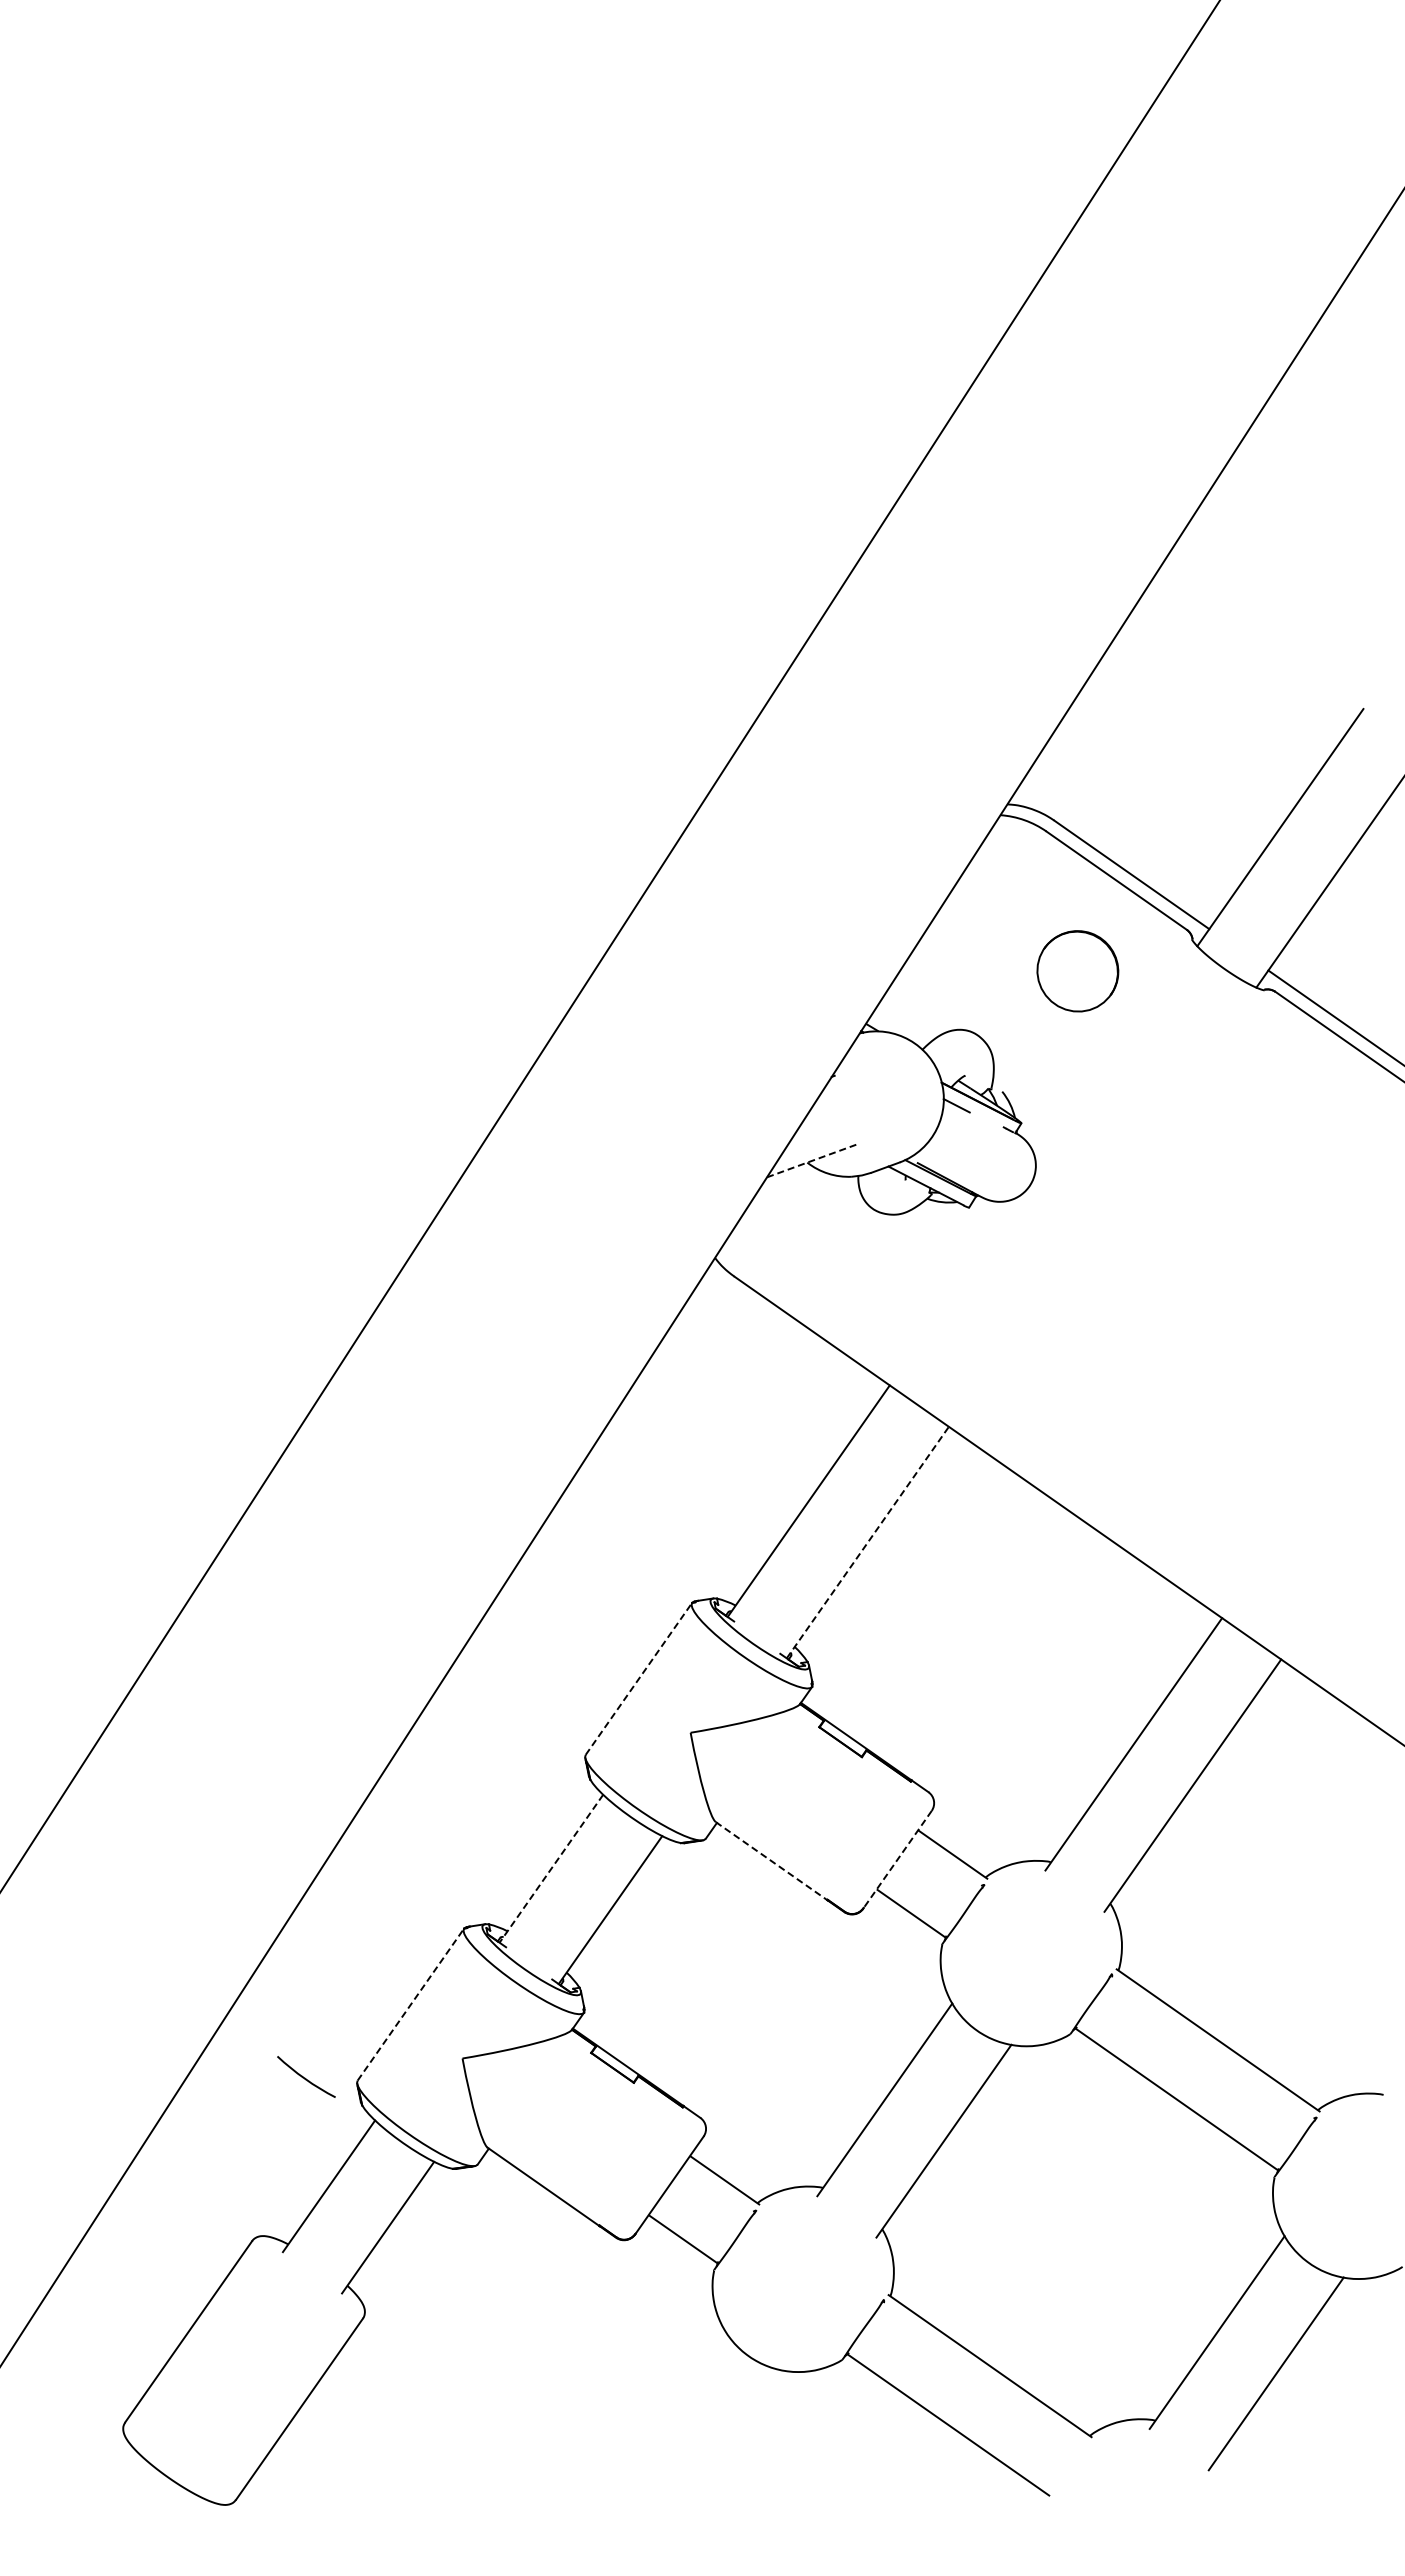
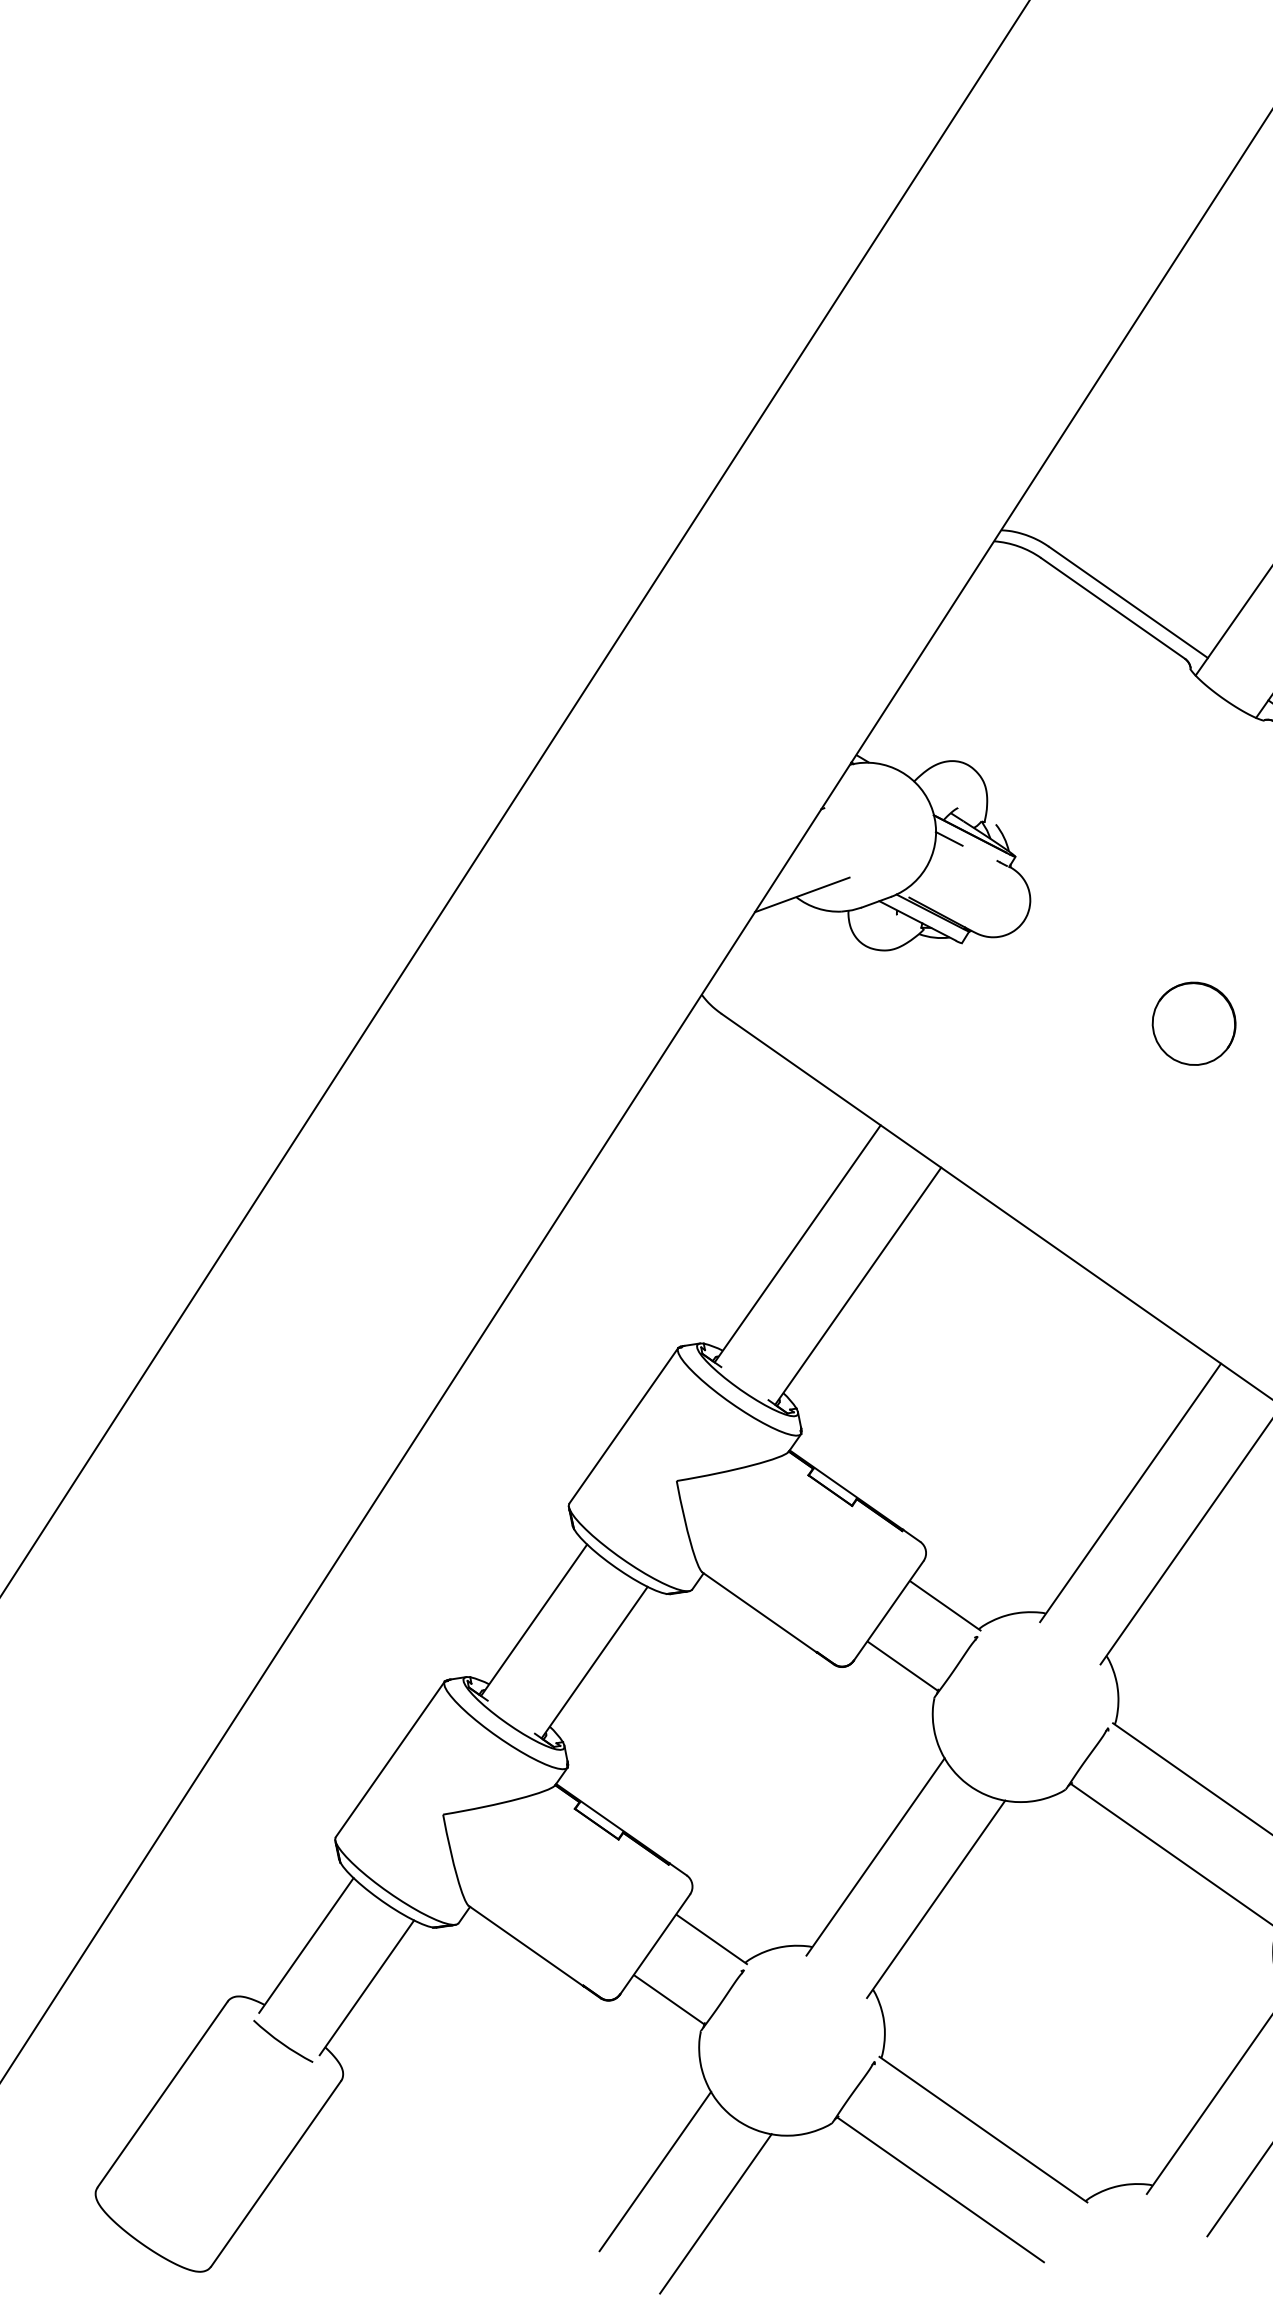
part: (1077, 971) -> (1193, 1023), moved
line: (813, 1160) -> (802, 894), dashed -> solid
line: (868, 1542) -> (858, 1286), dashed -> solid
line: (638, 1678) -> (623, 1425), dashed -> solid
line: (897, 1859) -> (888, 1610), dashed -> solid
line: (772, 1861) -> (760, 1612), dashed -> solid
line: (551, 1869) -> (534, 1621), dashed -> solid
line: (410, 2004) -> (389, 1759), dashed -> solid
arc: (305, 2077) -> (282, 2041), moved
line: (669, 2406) -> (655, 2170), added
line: (728, 2448) -> (715, 2213), added

